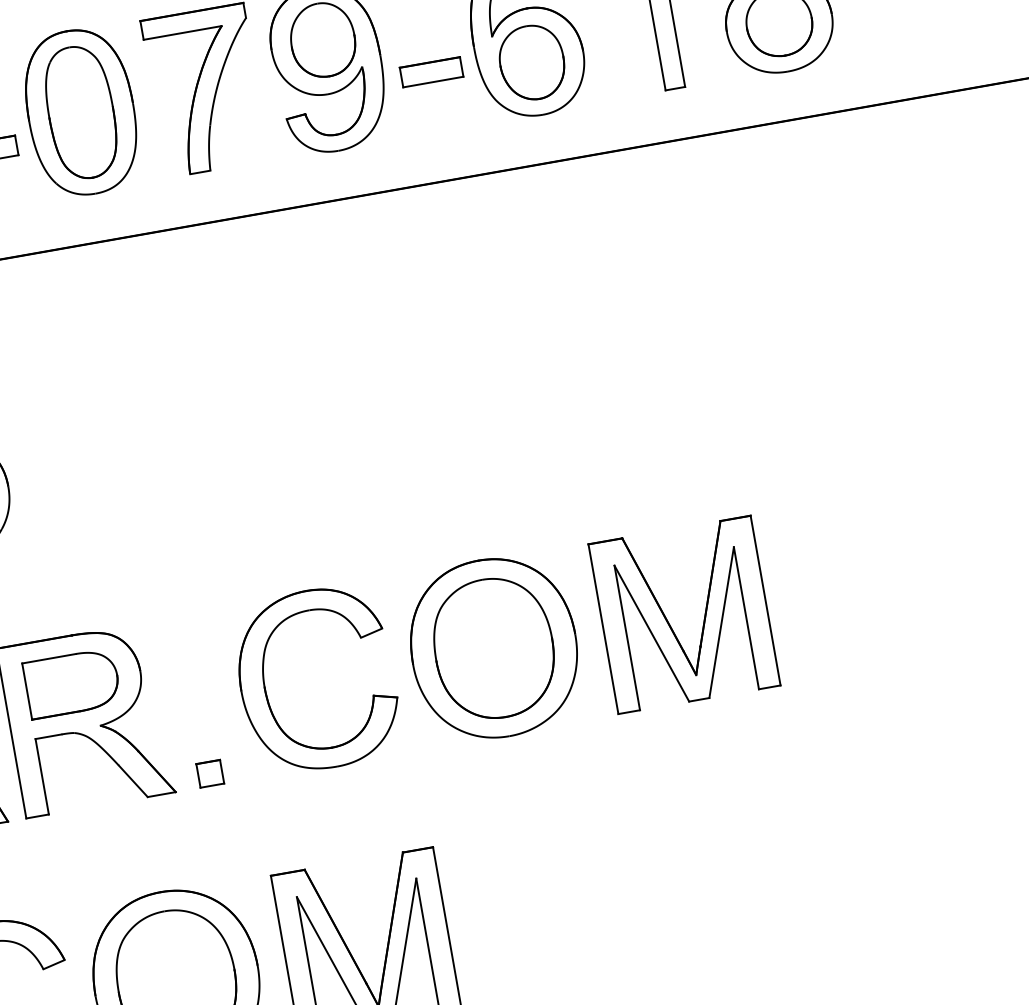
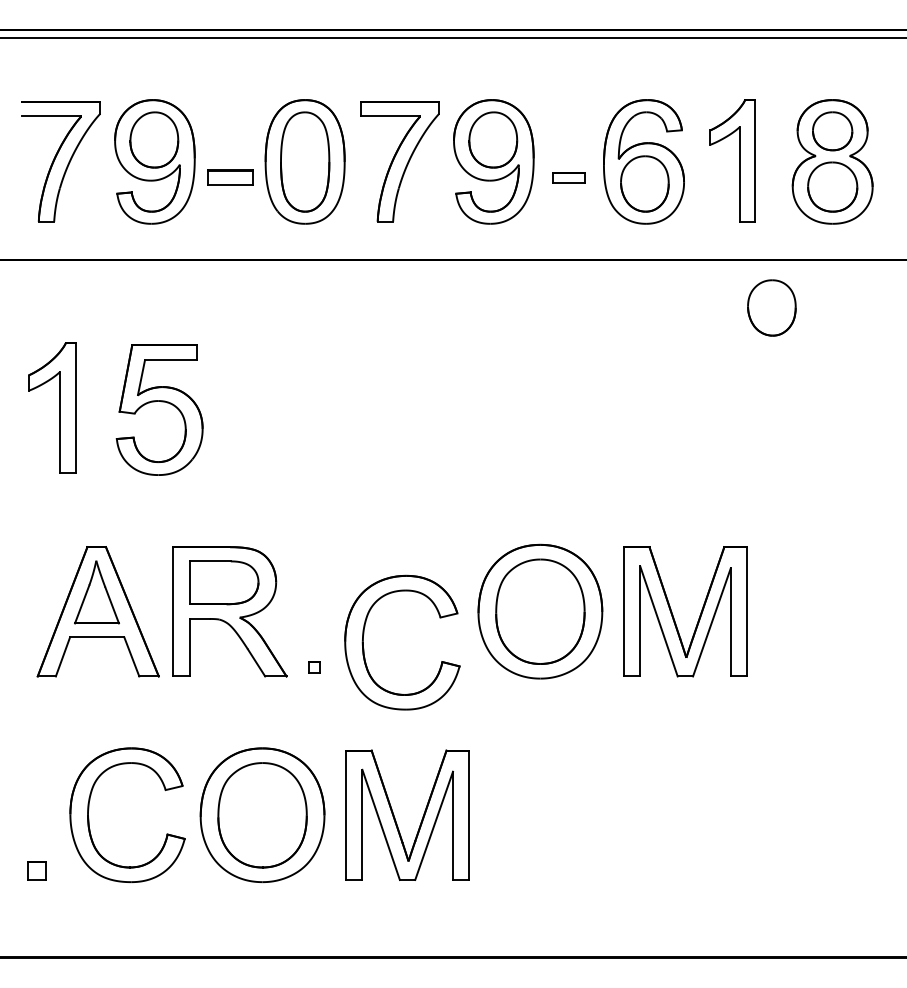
part: (430, 71) -> (568, 177), size x0.7
part: (726, 195) -> (771, 307), added
part: (268, 696) -> (364, 648), moved
part: (208, 772) -> (313, 666), size x0.6

